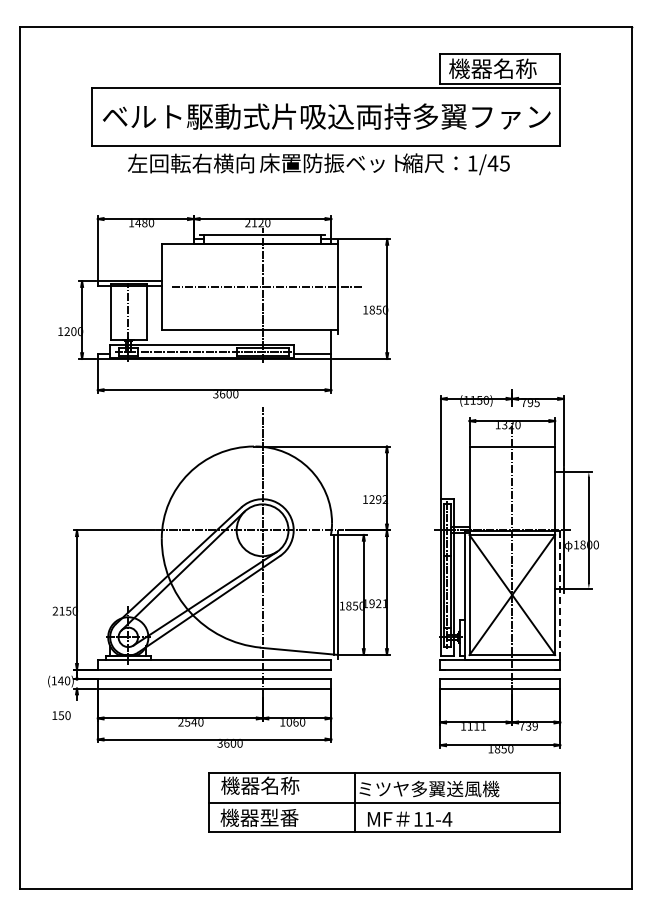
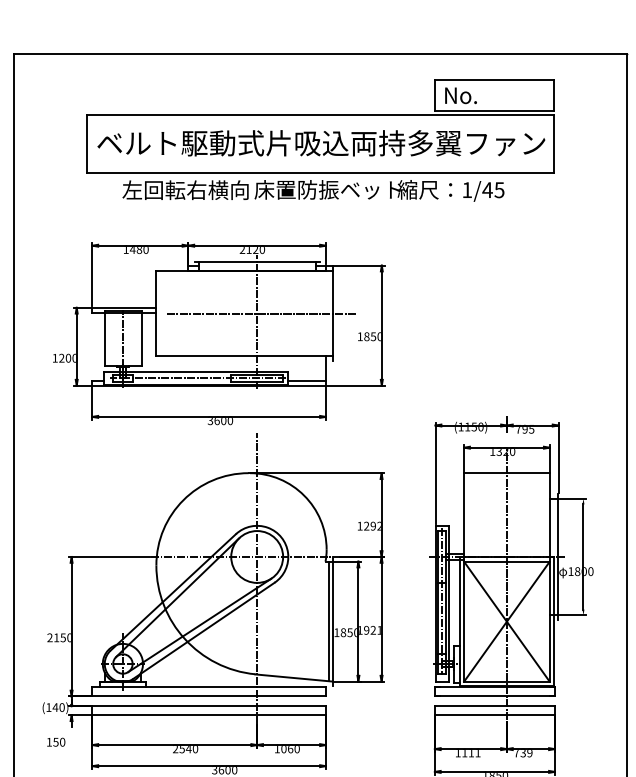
text: (492, 68) -> (487, 95), 機器名称 -> No.
line: (559, 595) -> (554, 622), dashed -> solid

